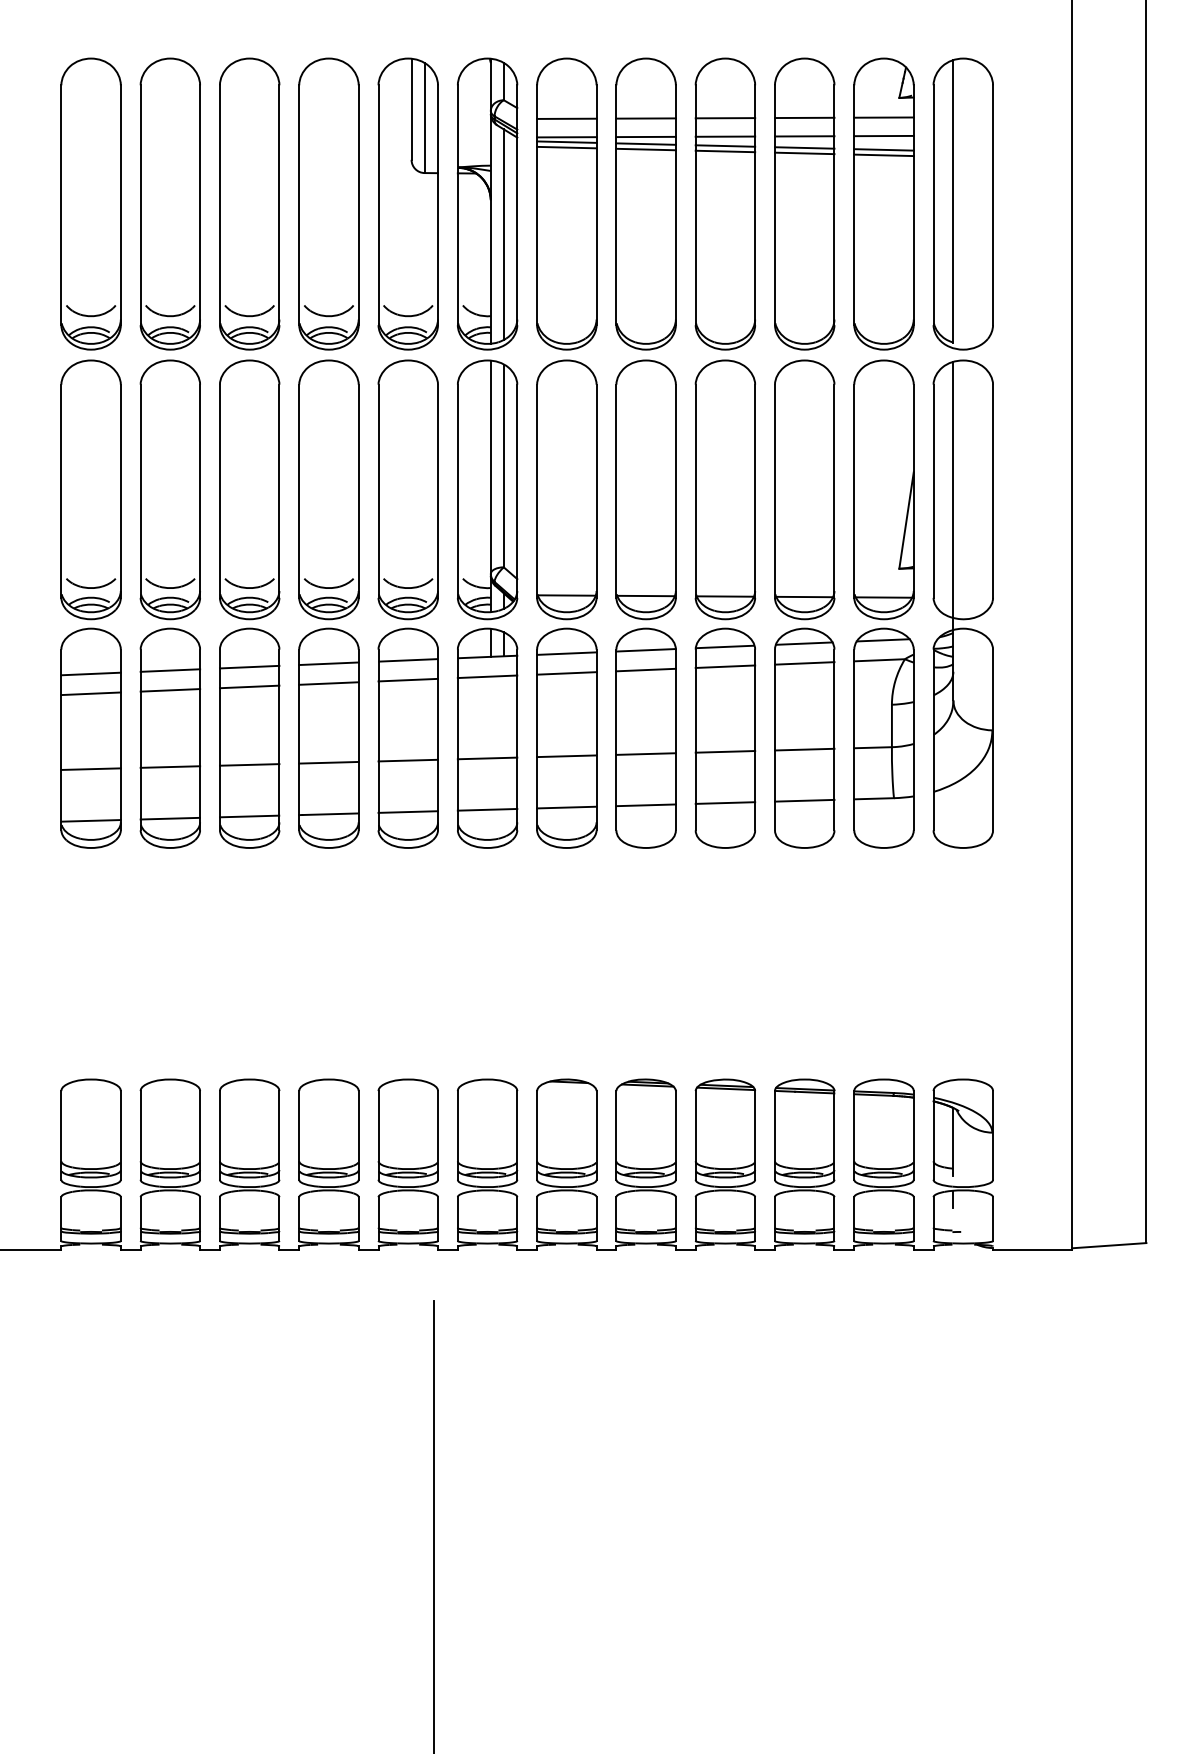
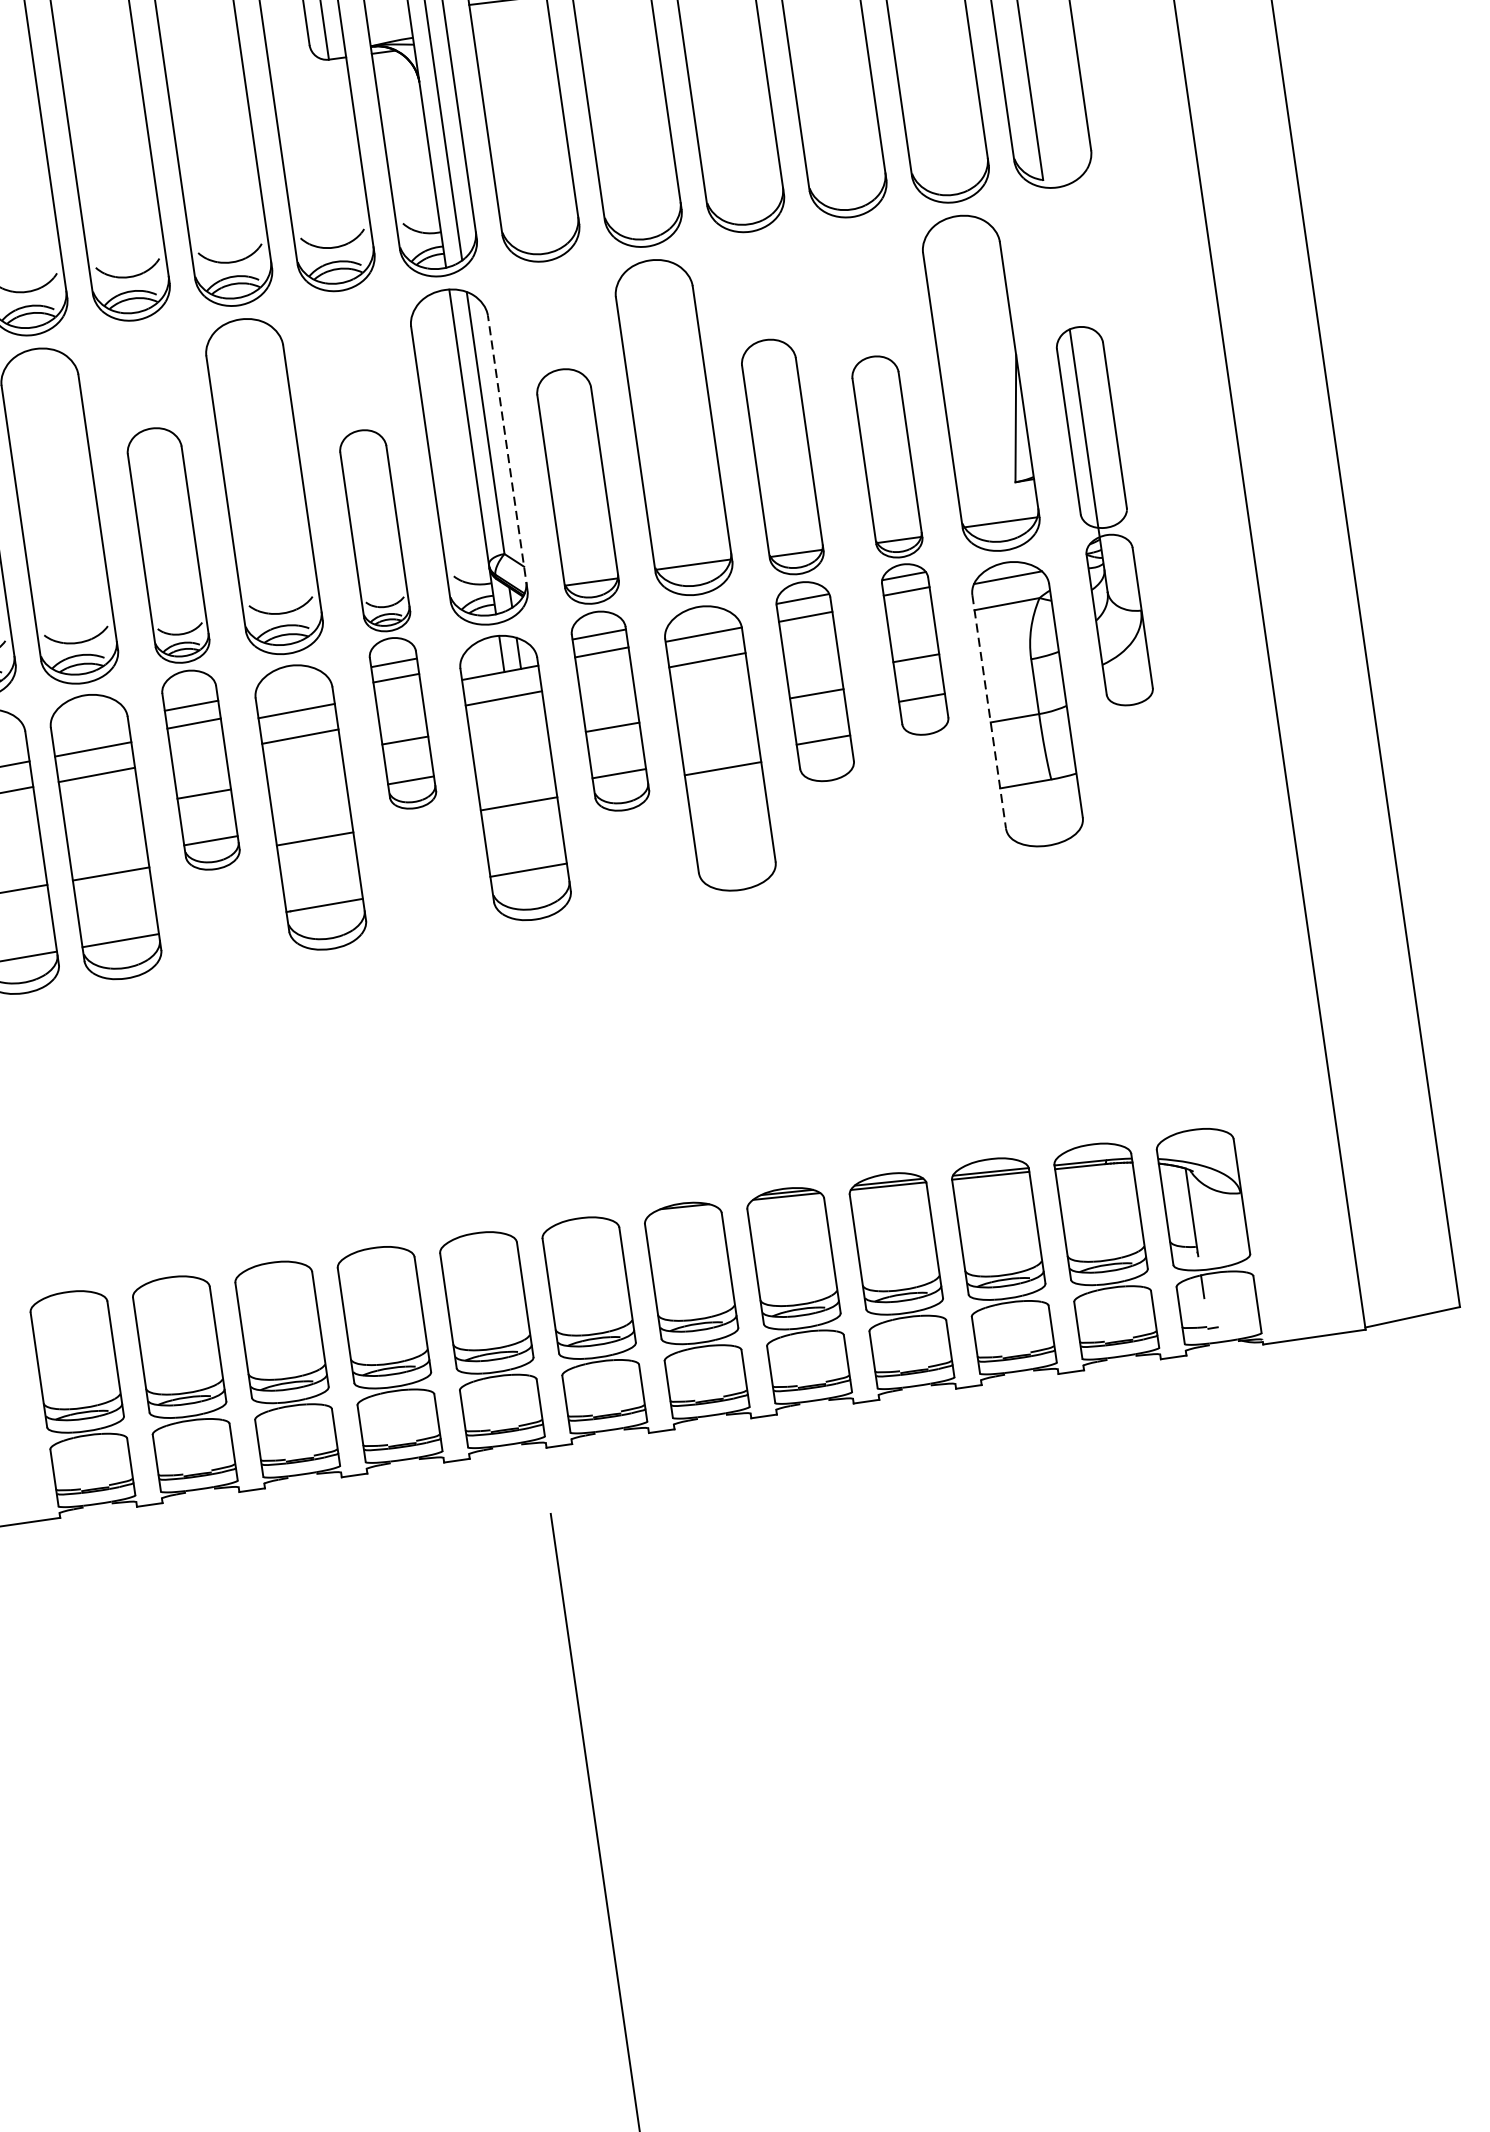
line: (517, 491) -> (508, 453), solid -> dashed
part: (249, 603) -> (182, 648), size x0.7
part: (407, 603) -> (386, 618), size x0.6
part: (566, 603) -> (592, 589), size x0.7
part: (725, 603) -> (797, 559), size x0.7
part: (804, 603) -> (899, 544), size x0.6
part: (962, 603) -> (1103, 515), size x0.6
line: (854, 740) -> (989, 712), solid -> dashed
line: (645, 805) -> (731, 835), removed

